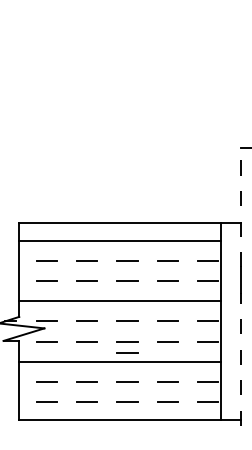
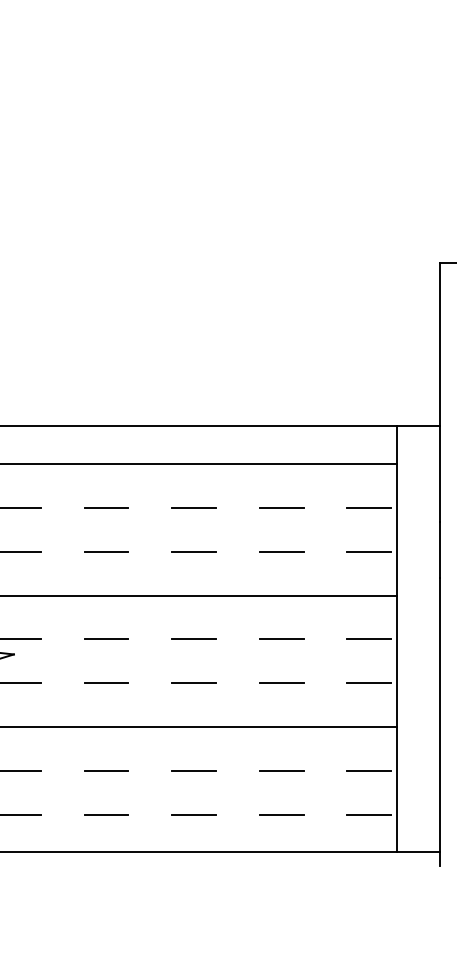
line: (240, 207) -> (439, 392), dashed -> solid
line: (127, 352) -> (194, 706), removed
line: (240, 359) -> (439, 721), dashed -> solid

